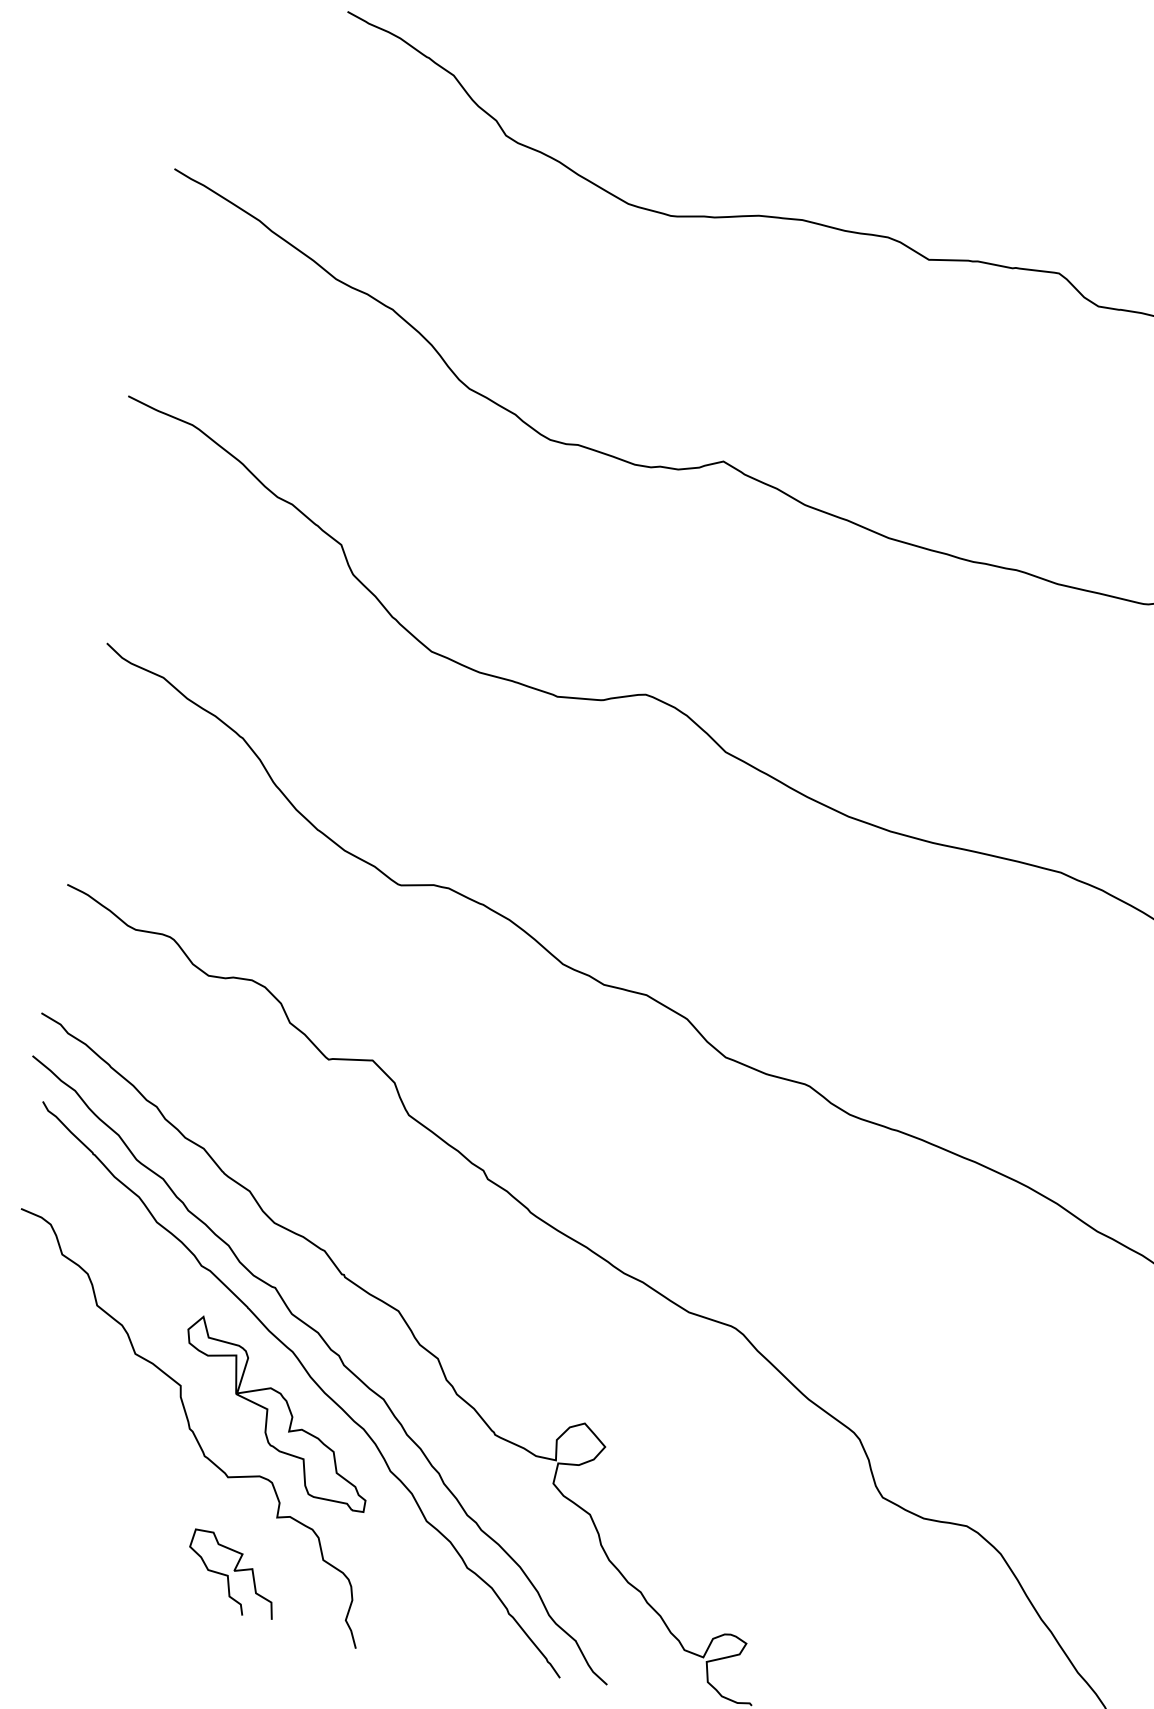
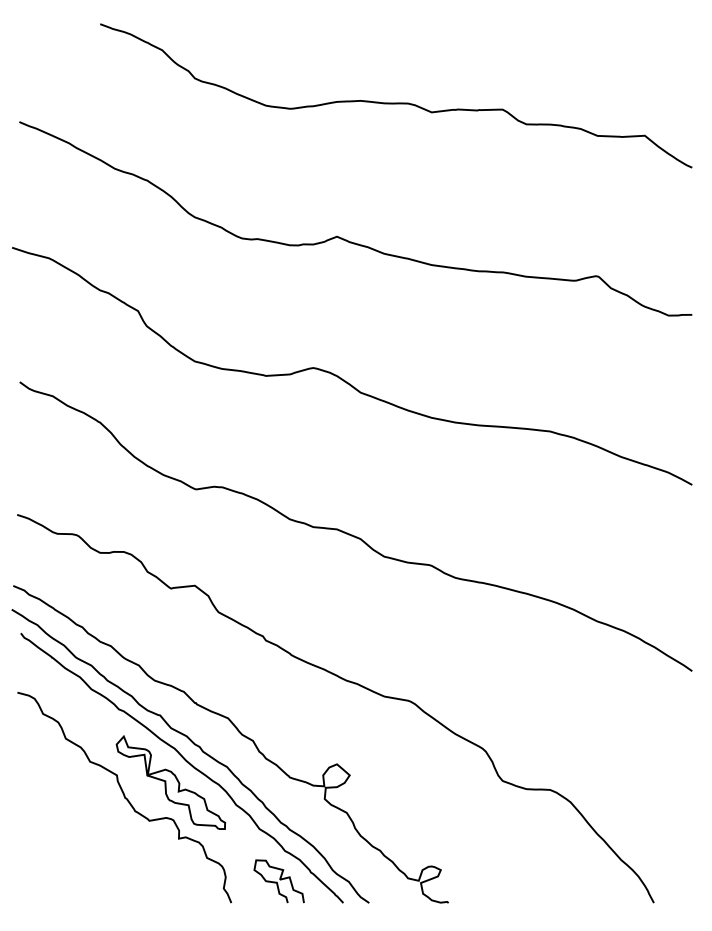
curve: (228, 1575) -> (277, 882), moved

